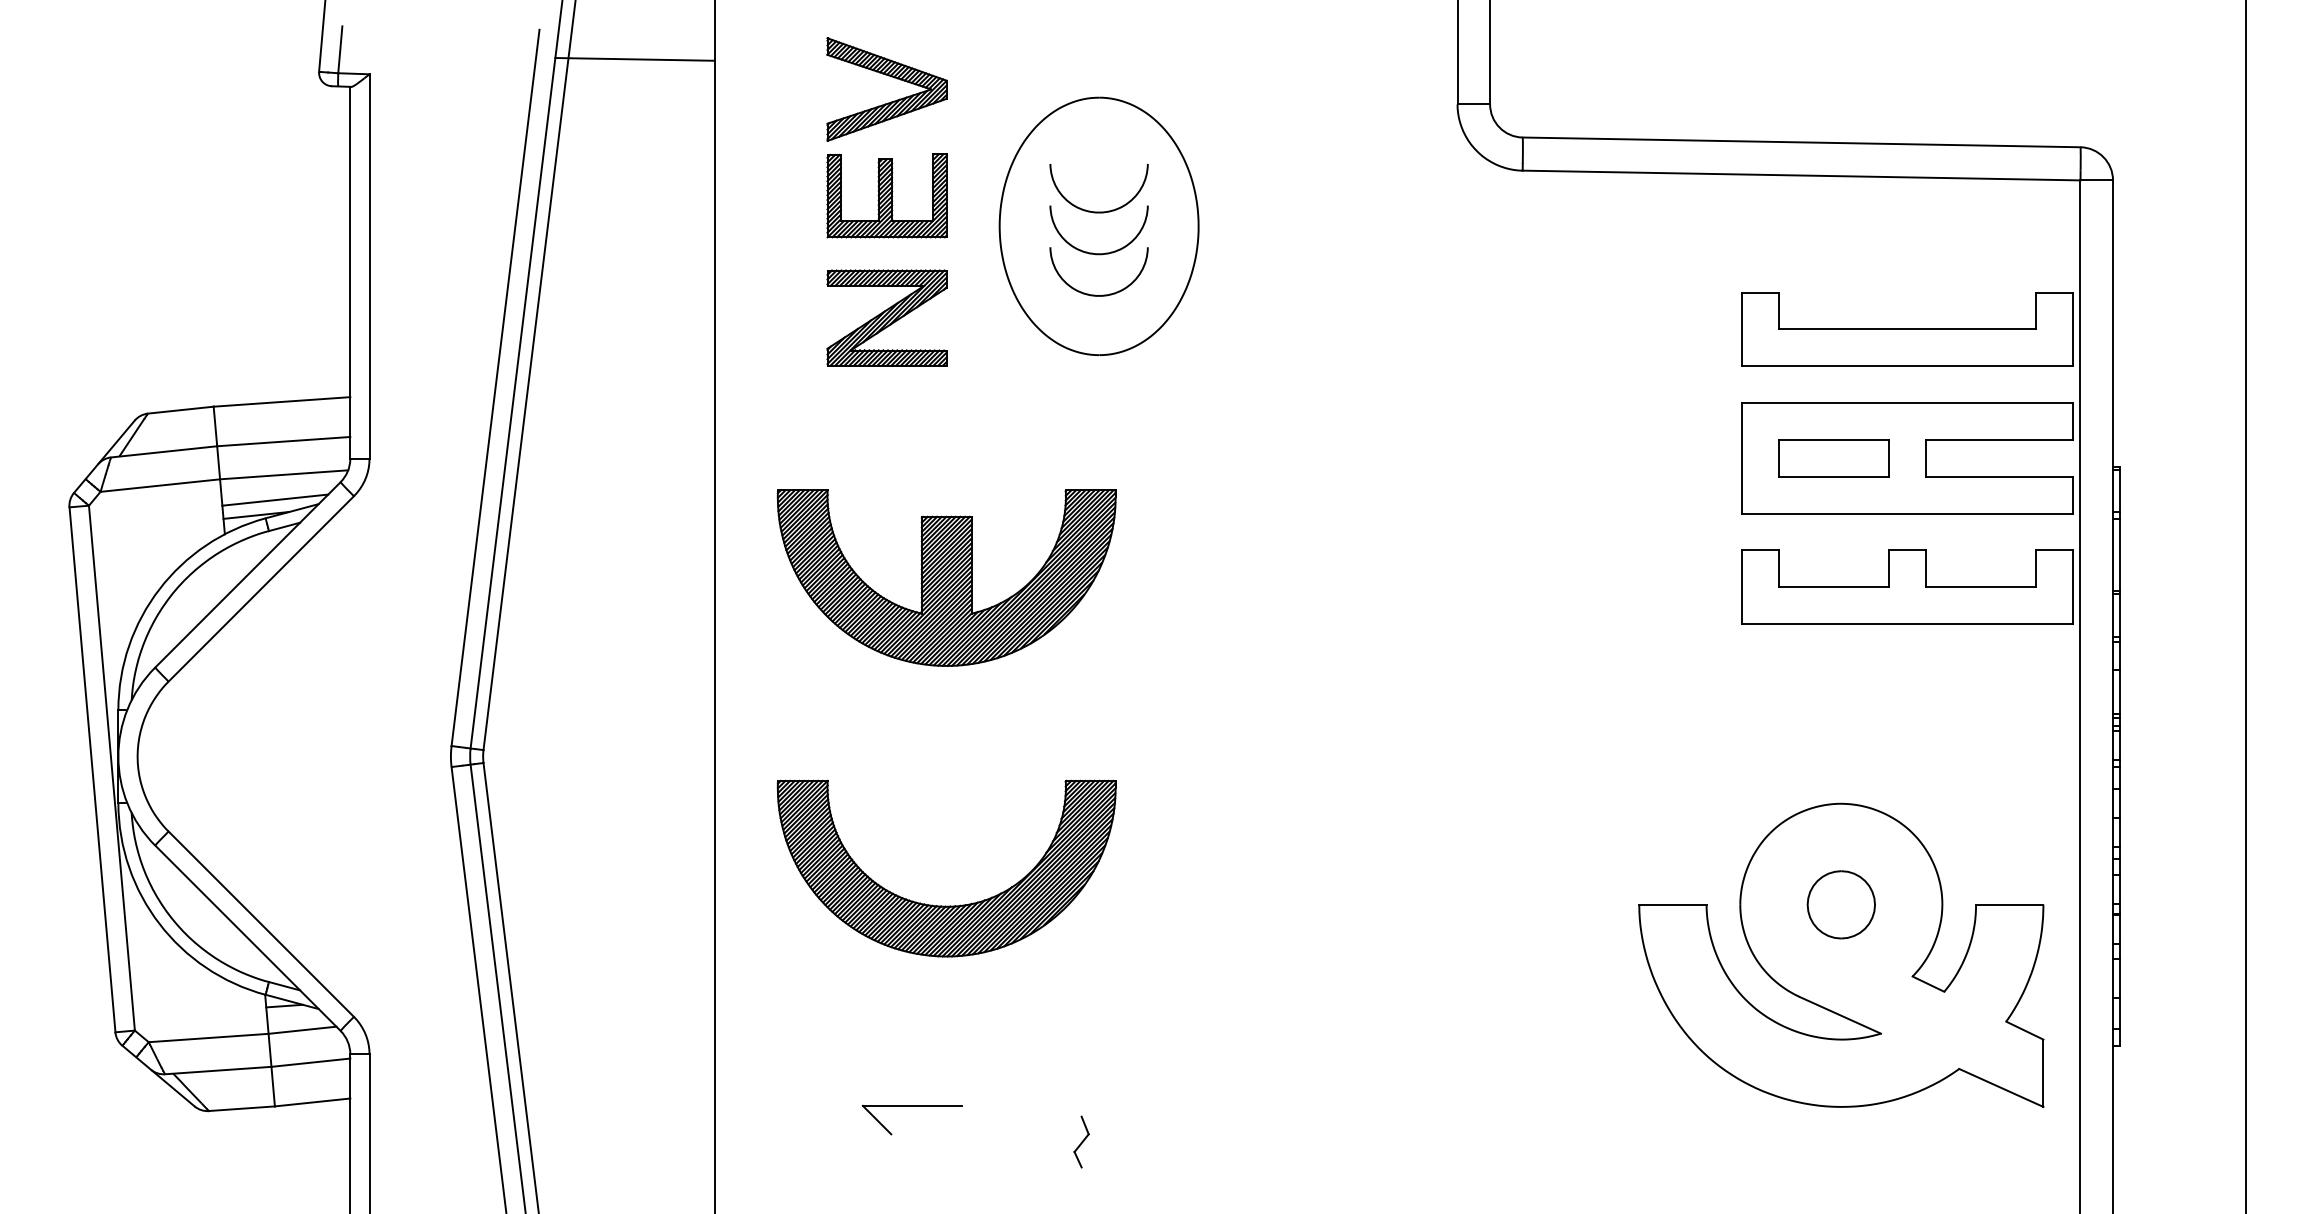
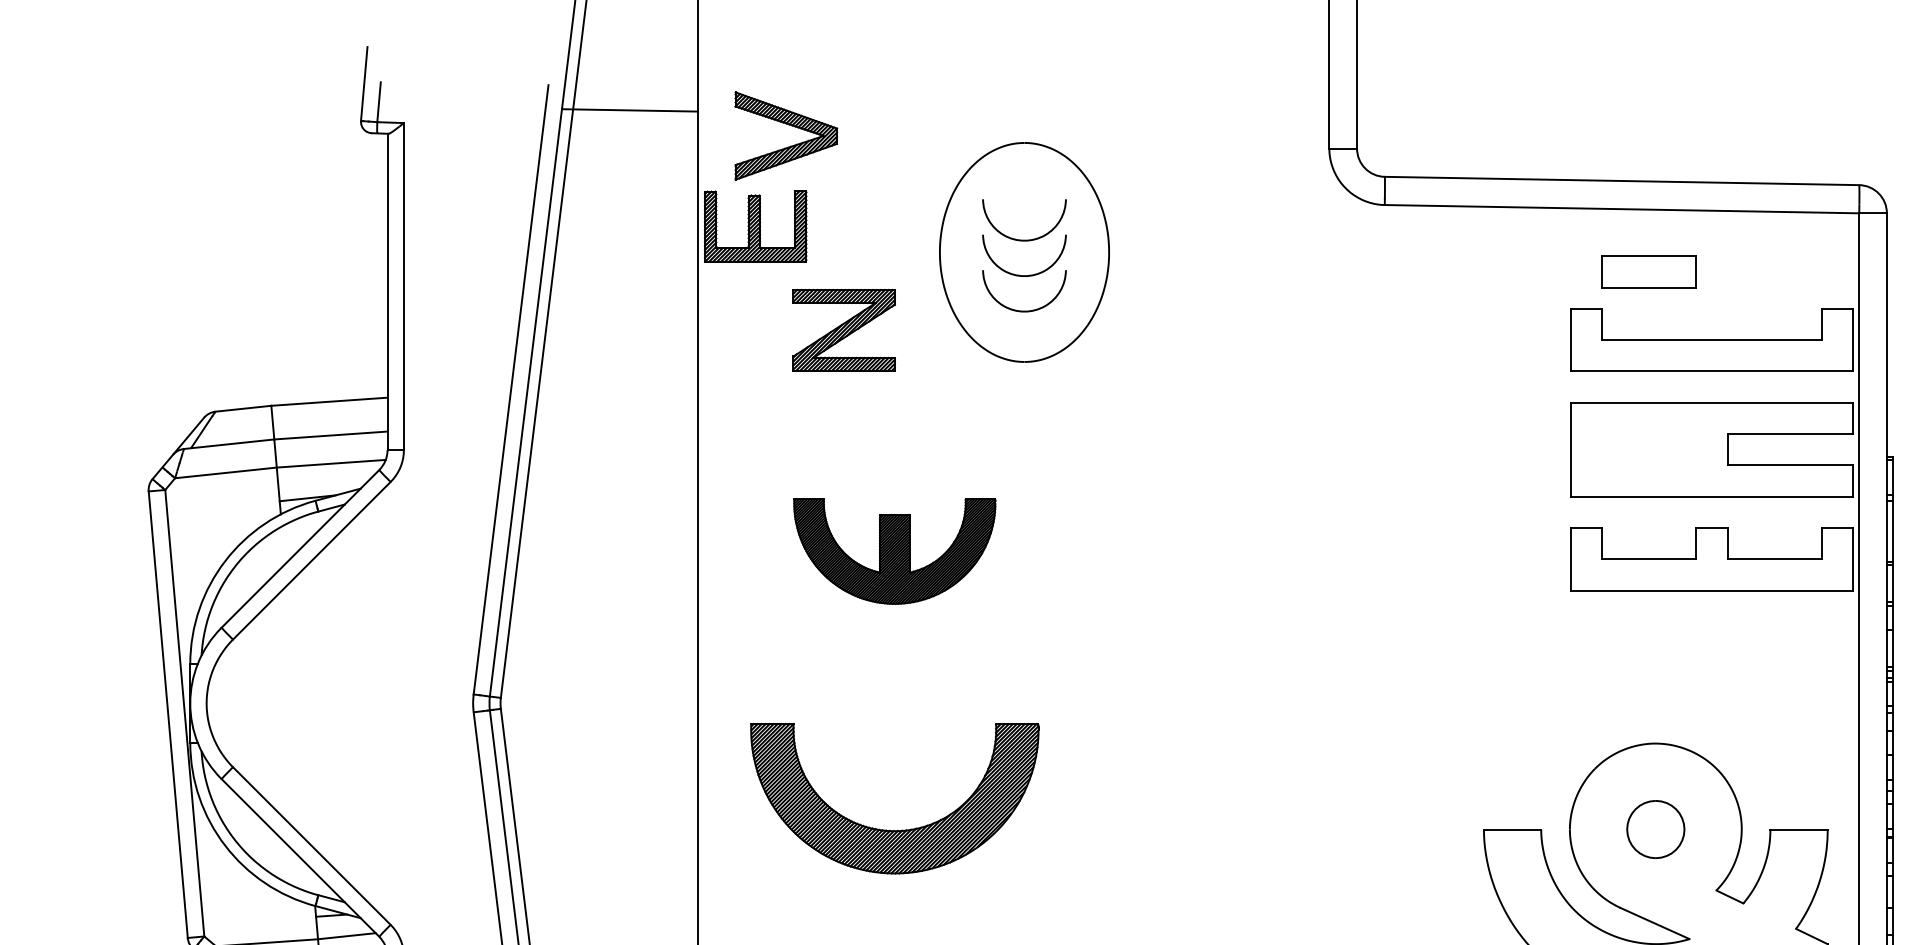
part: (891, 77) -> (790, 125), moved
part: (886, 195) -> (755, 226), moved
part: (1833, 458) -> (1649, 272), moved
line: (275, 499) -> (323, 484), removed
part: (946, 577) -> (894, 551), size x0.7

